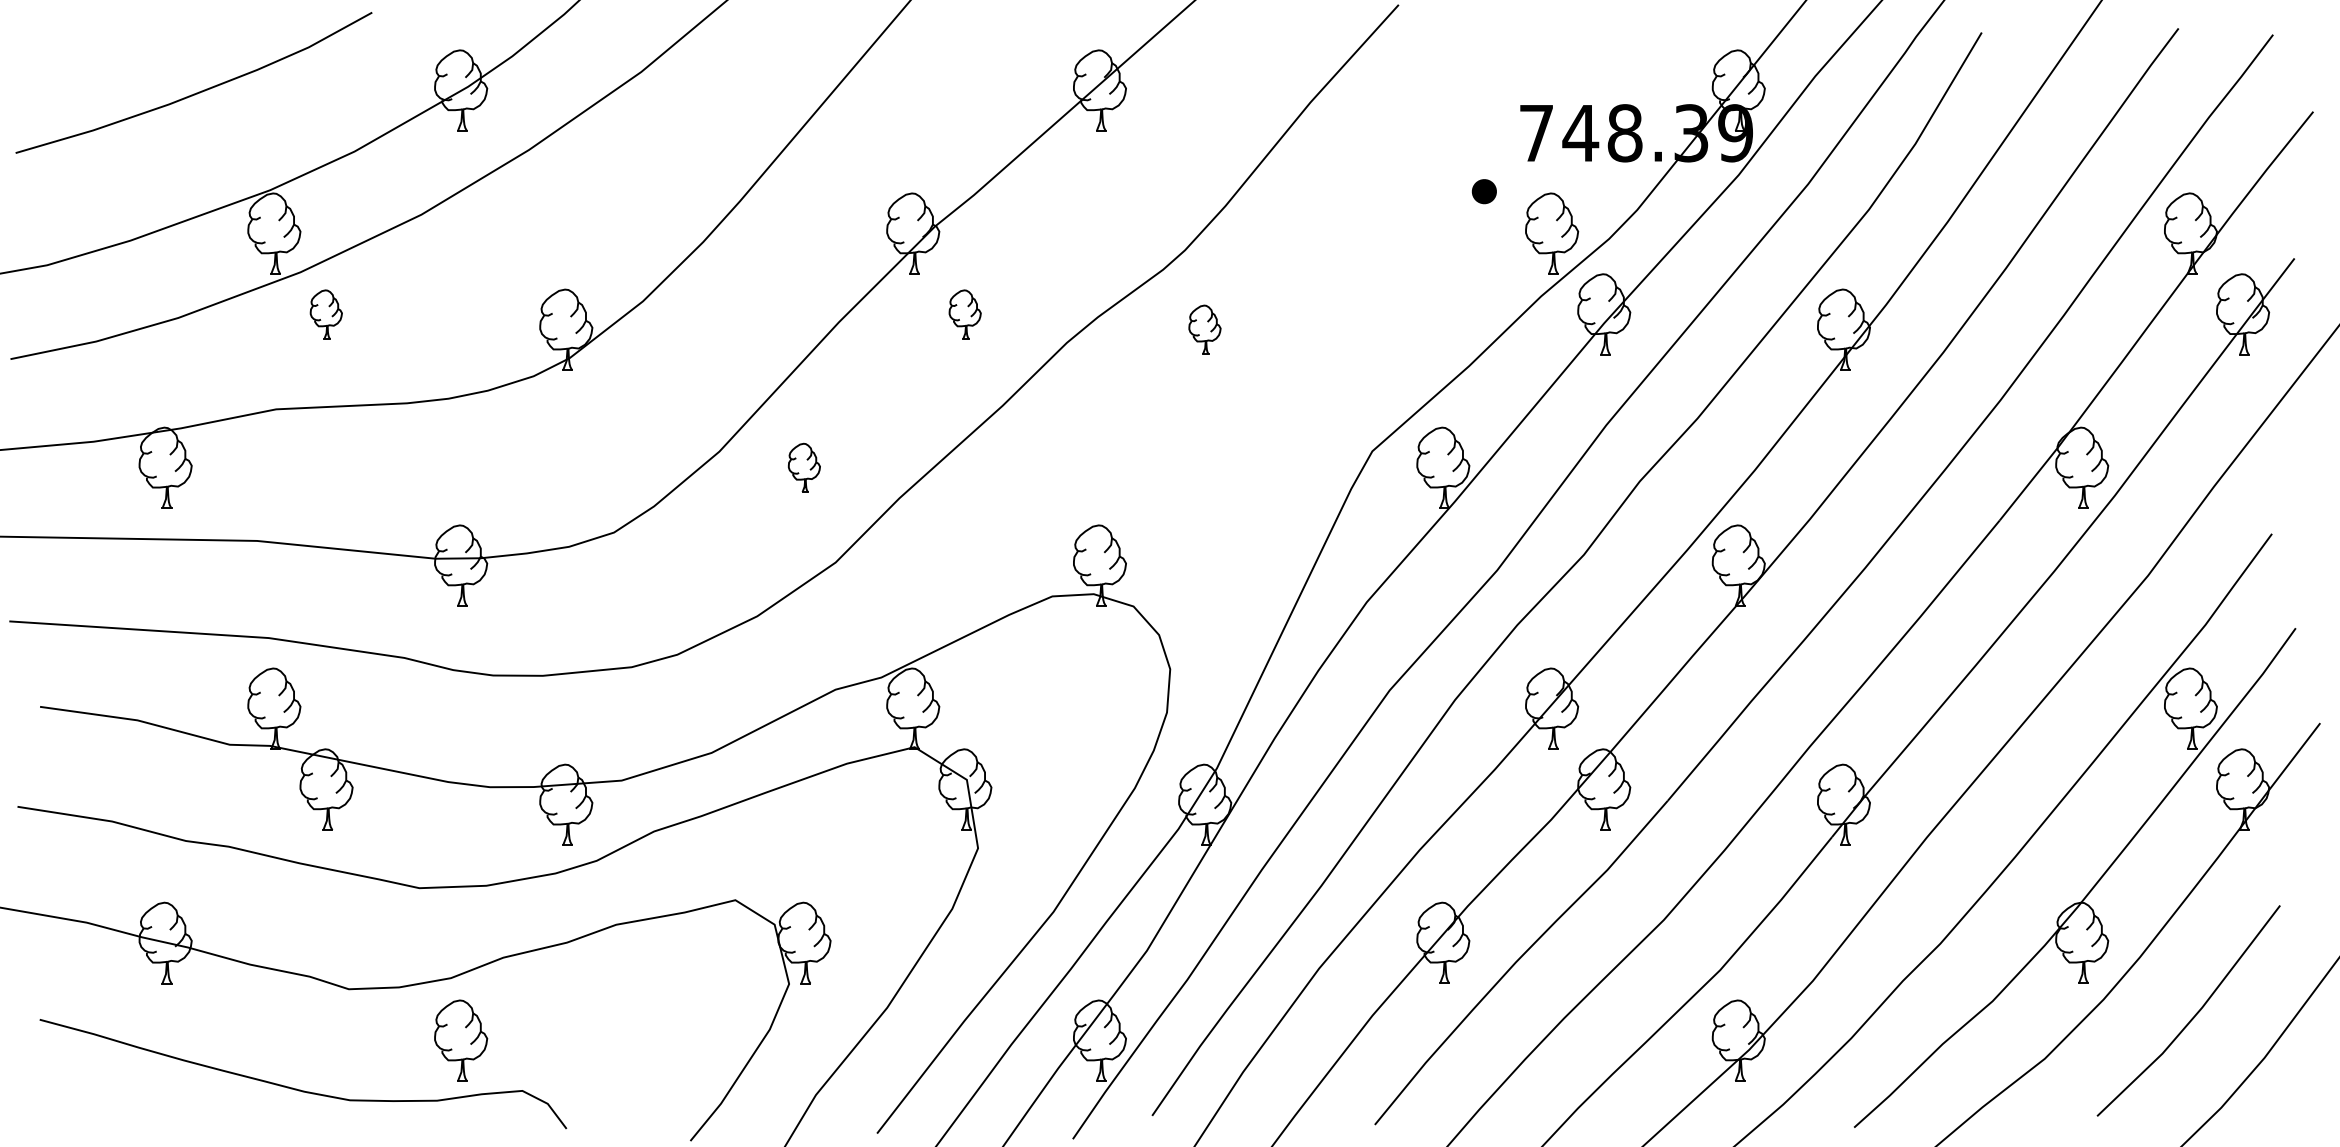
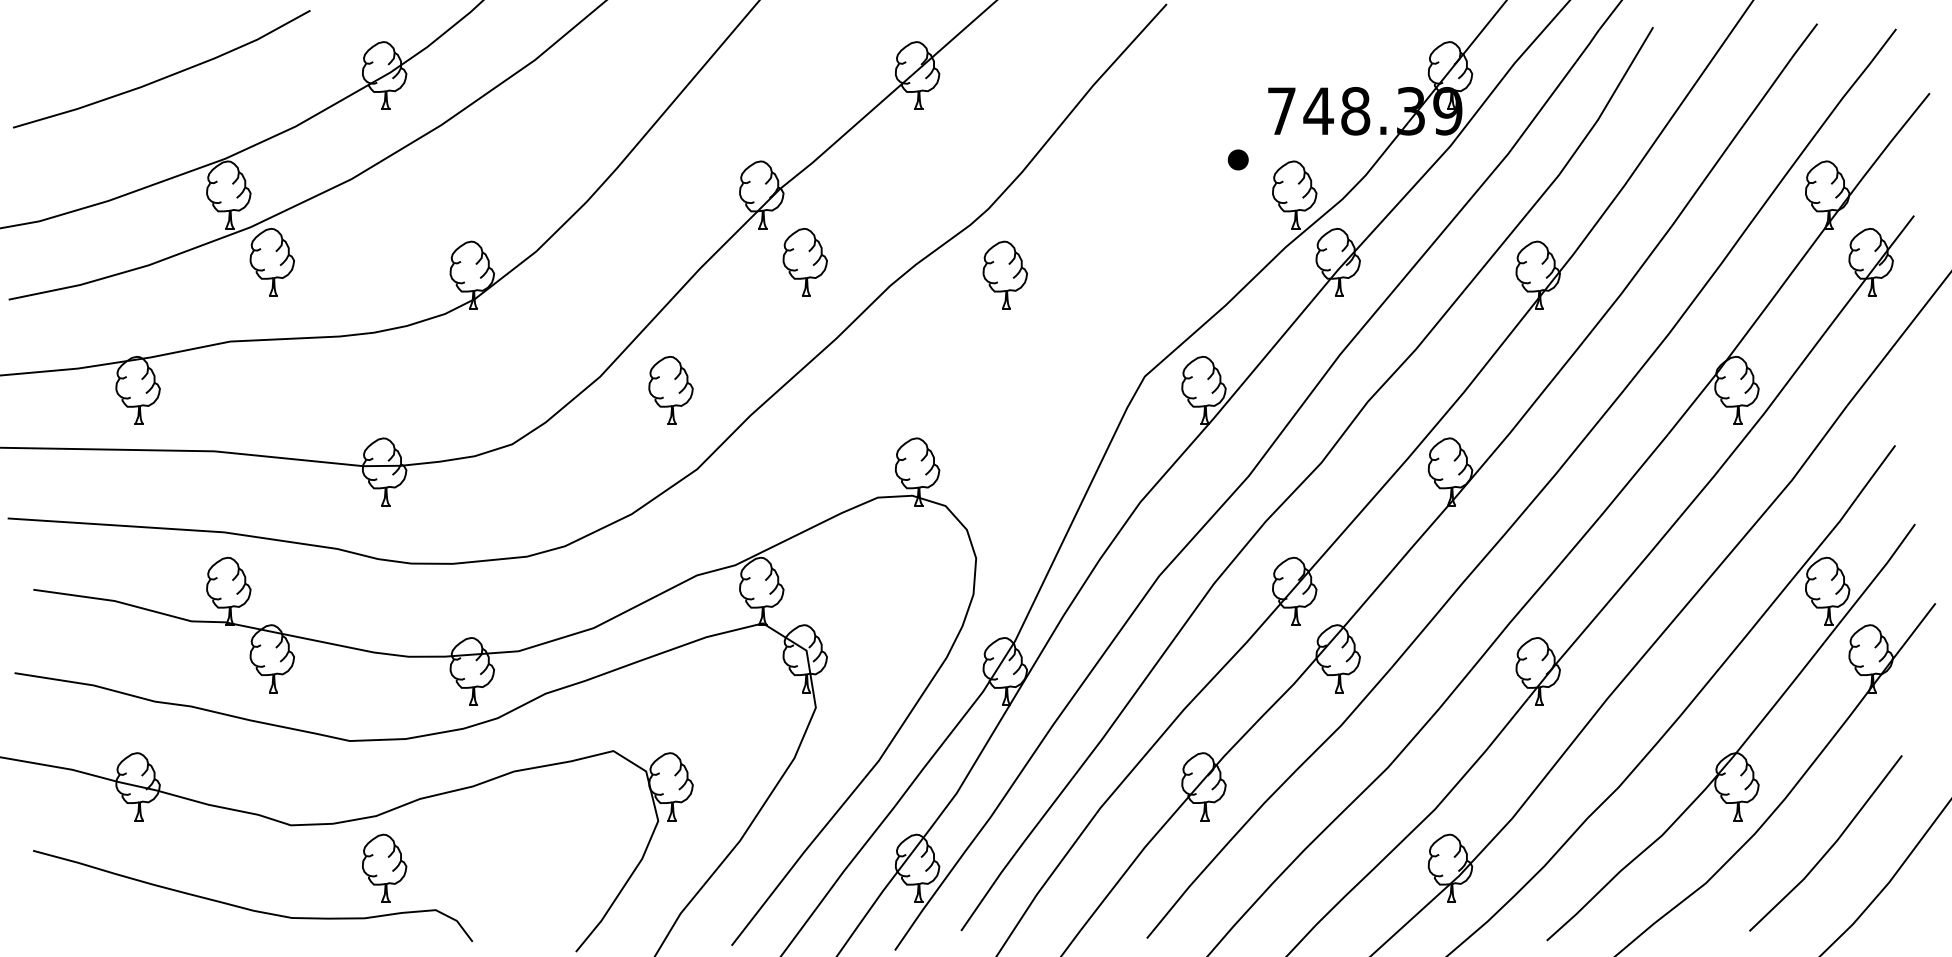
part: (325, 314) -> (271, 262), size x1.67
part: (964, 314) -> (804, 262), size x1.67
part: (1204, 328) -> (1004, 274), size x1.67
part: (803, 468) -> (670, 390), size x1.67

